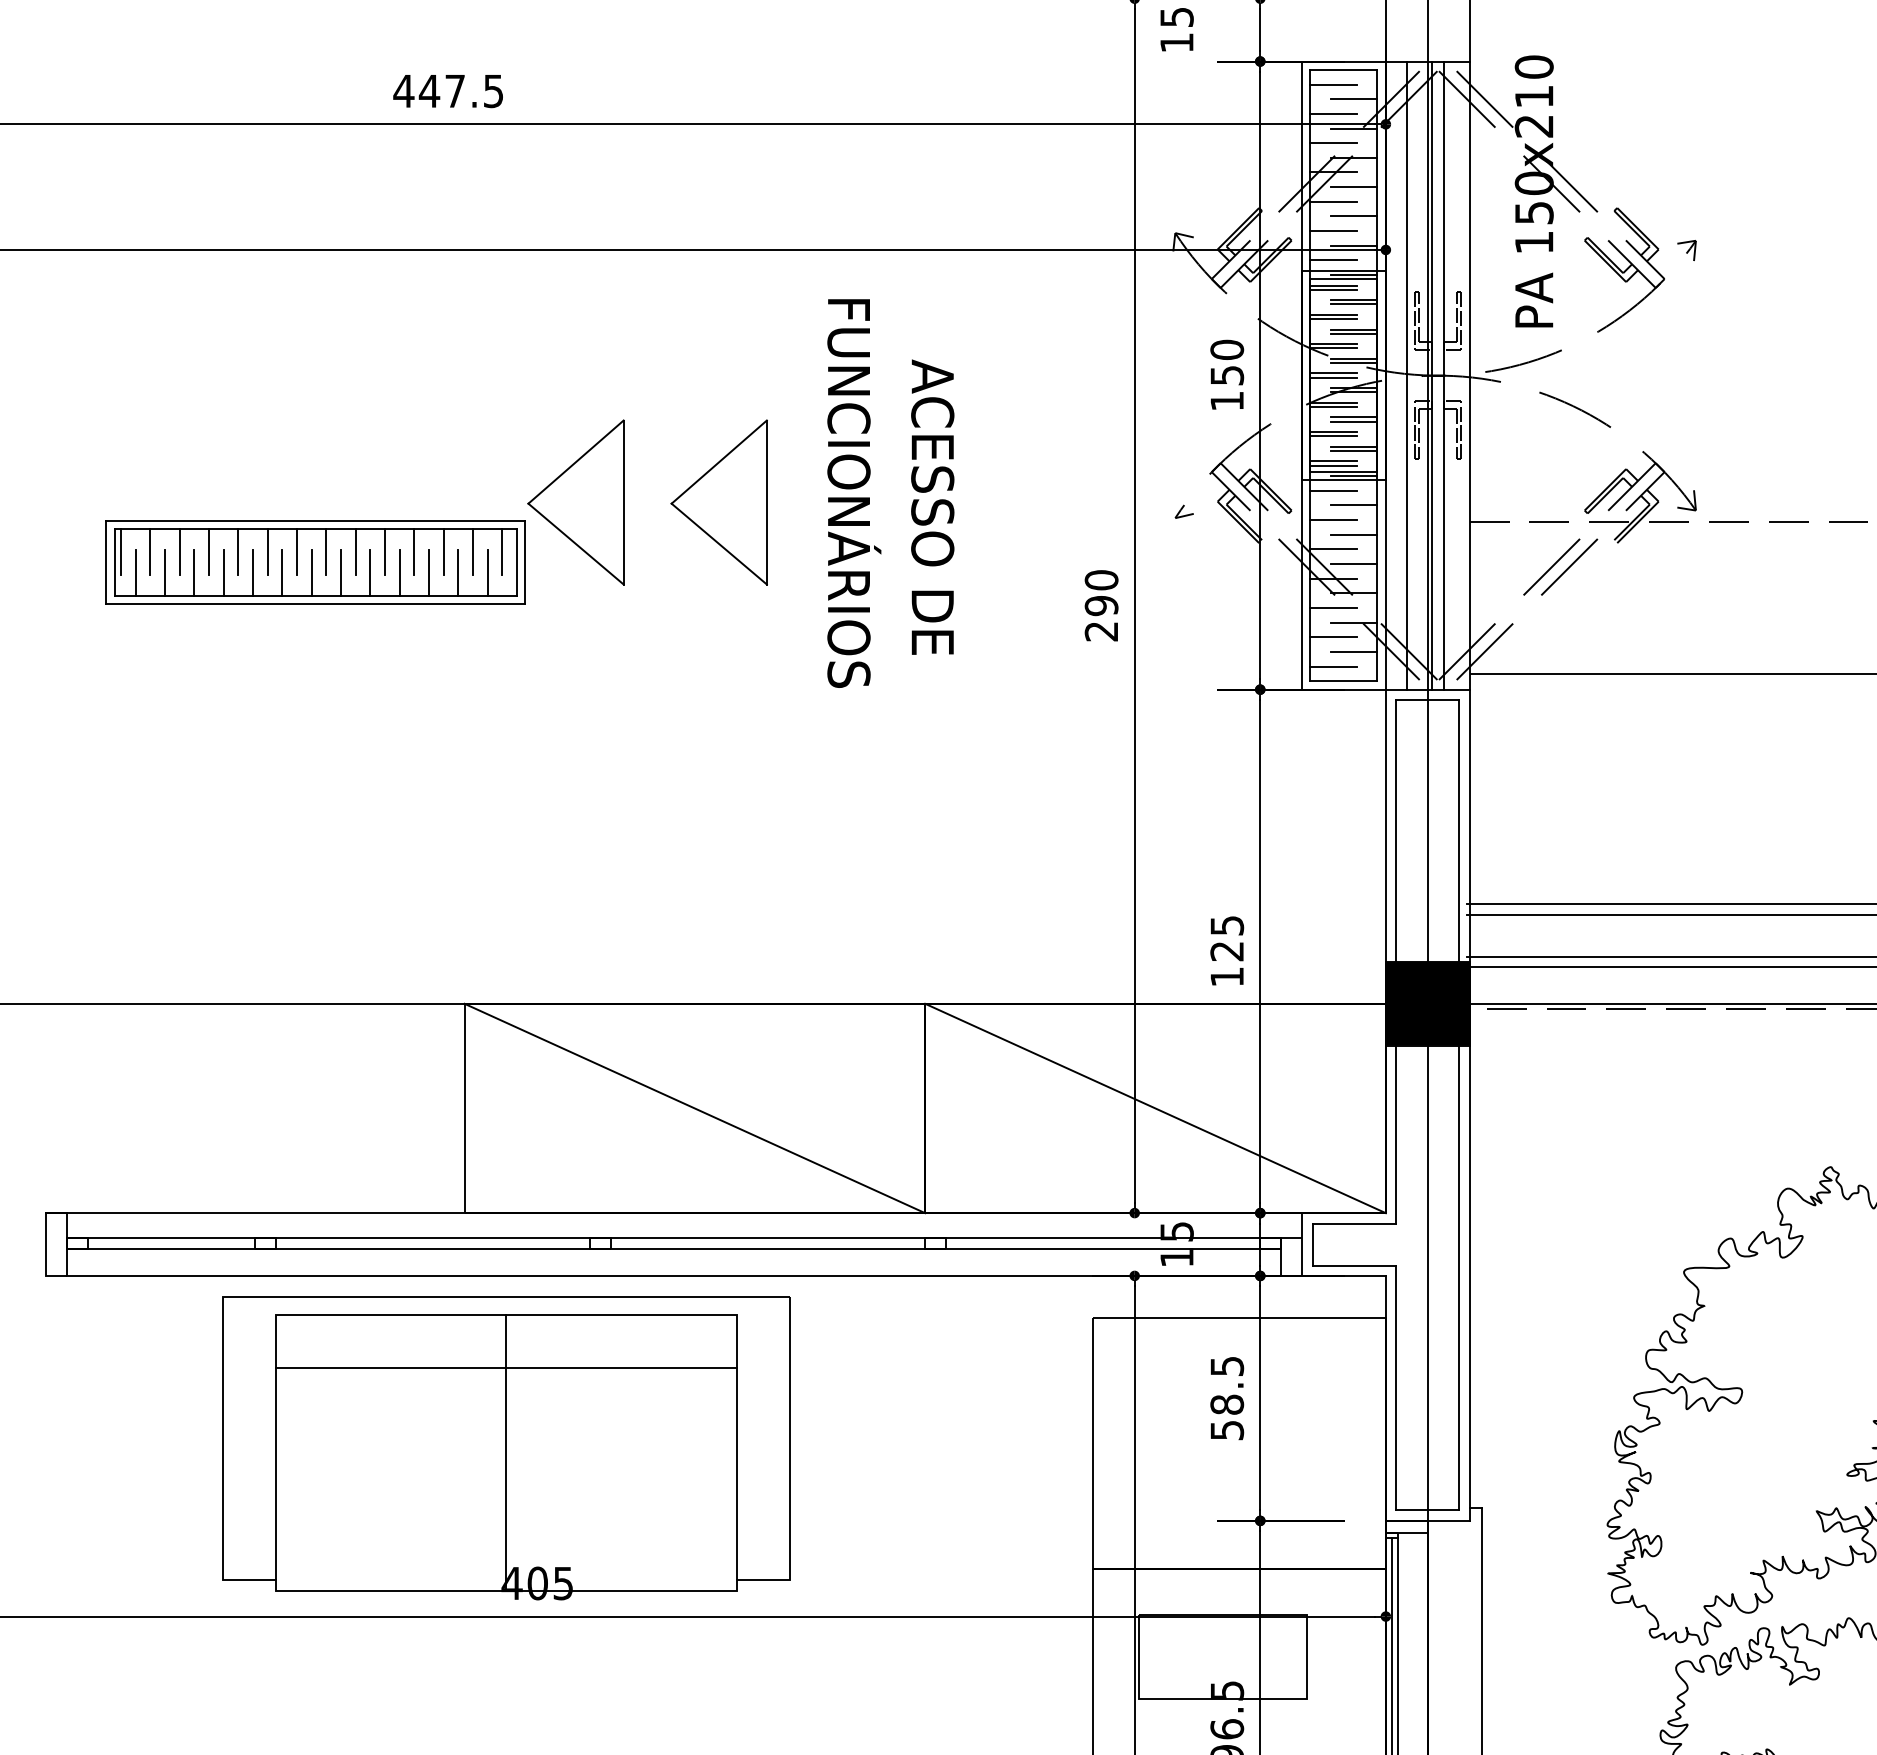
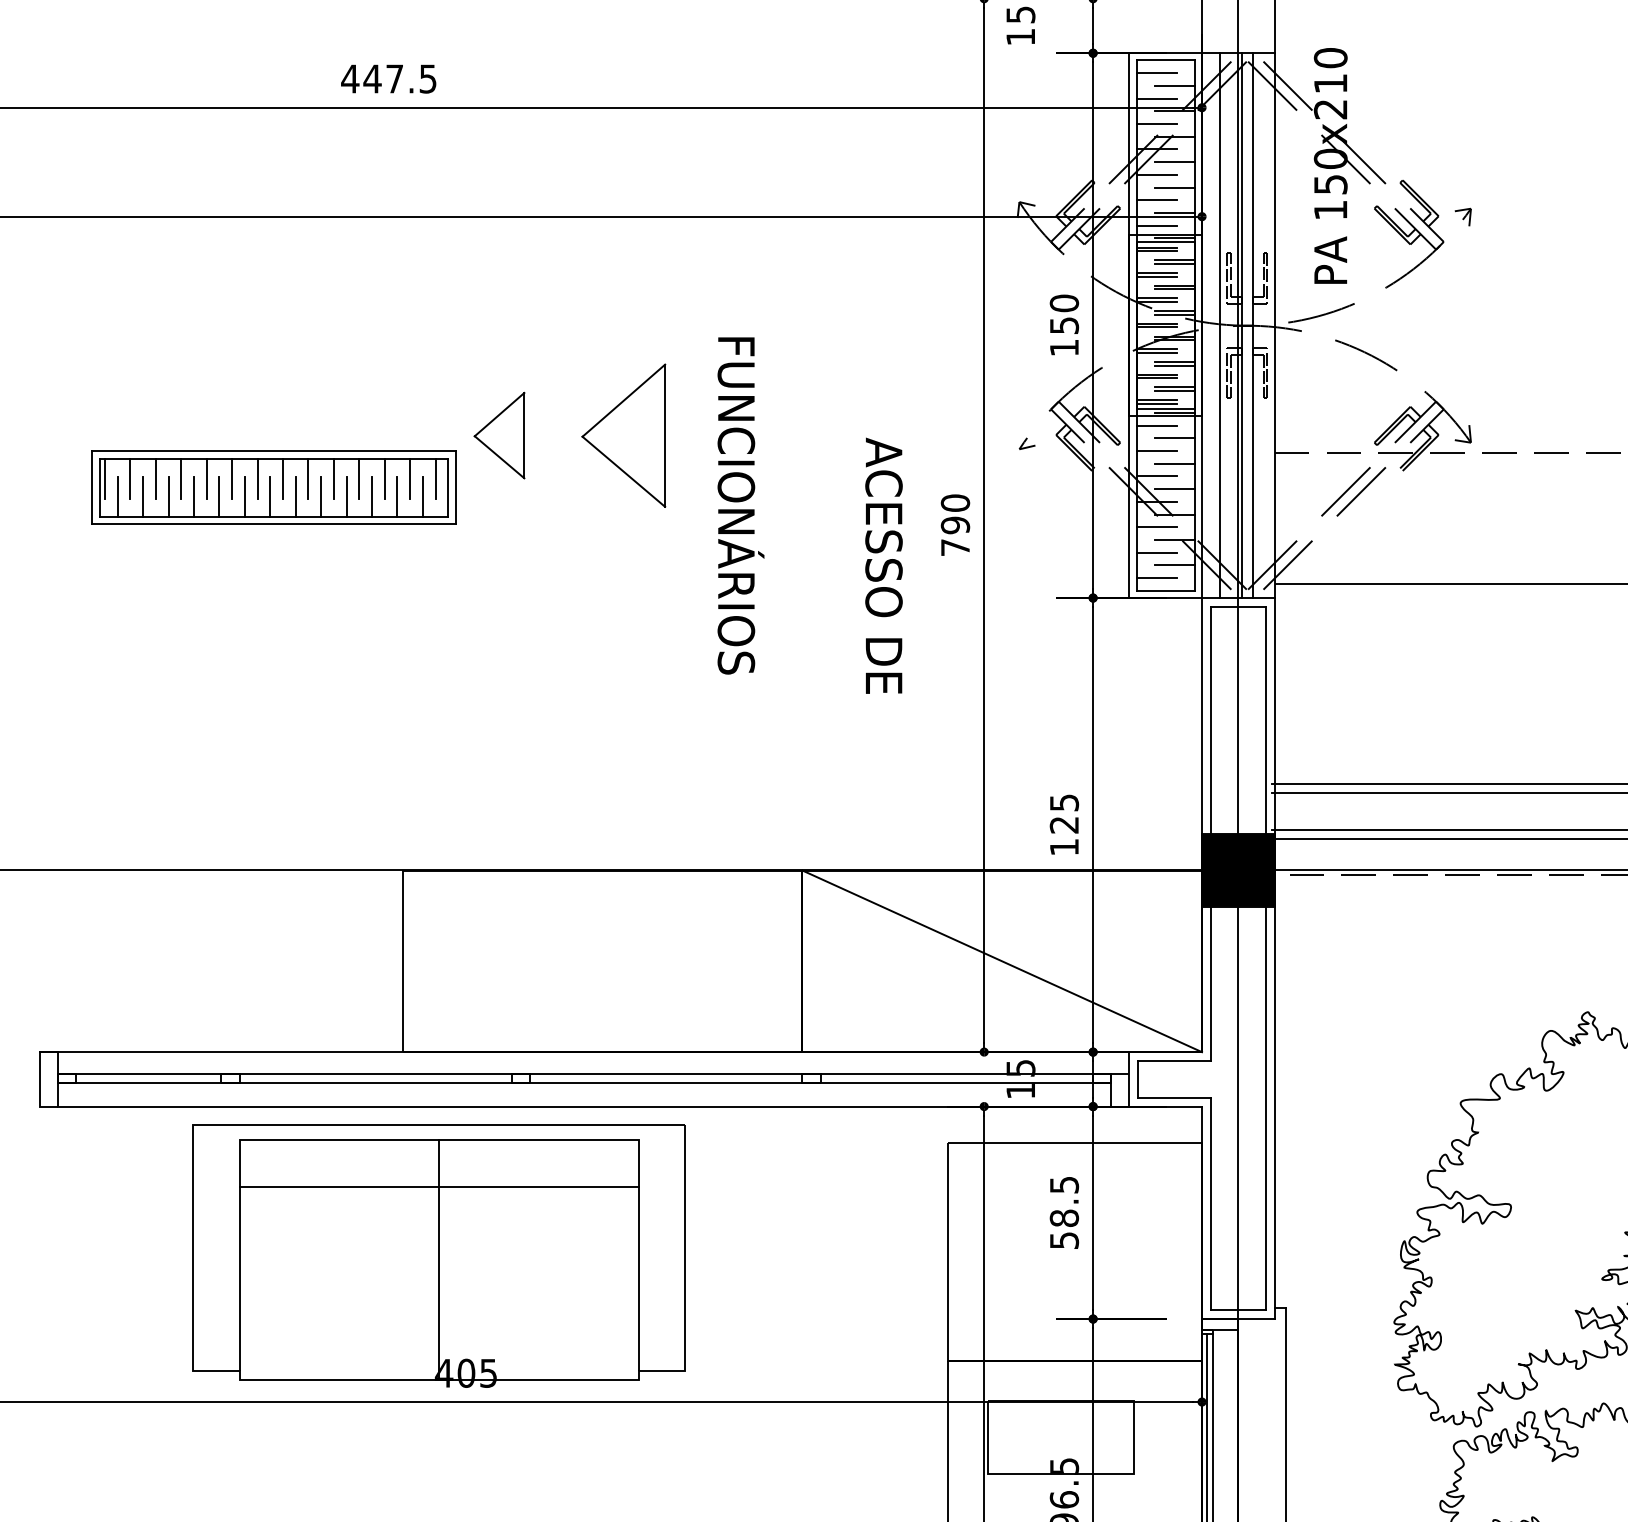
text: (853, 493) -> (740, 505), moved
part: (575, 502) -> (499, 435), size x0.6
text: (932, 506) -> (883, 565), moved
text: (1100, 631) -> (954, 547), 290 -> 790
line: (694, 1108) -> (602, 961), removed

